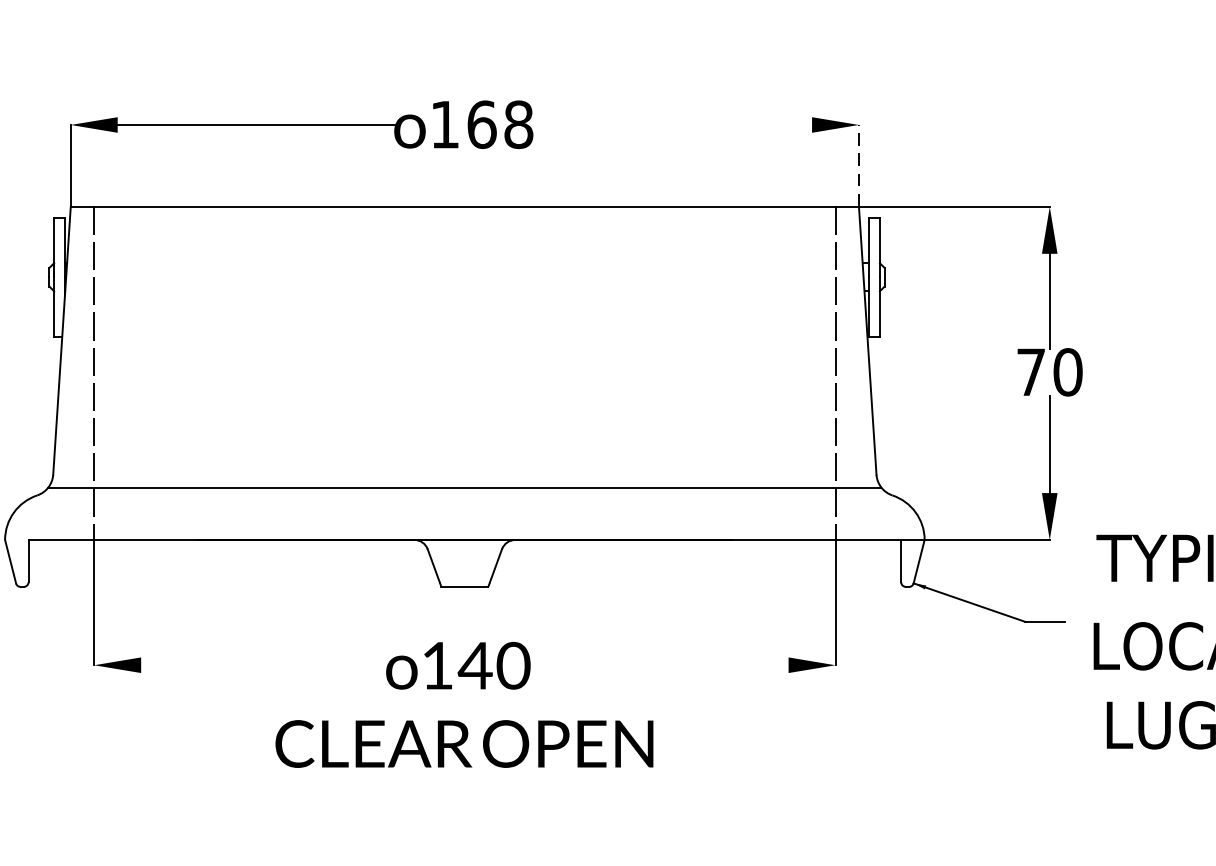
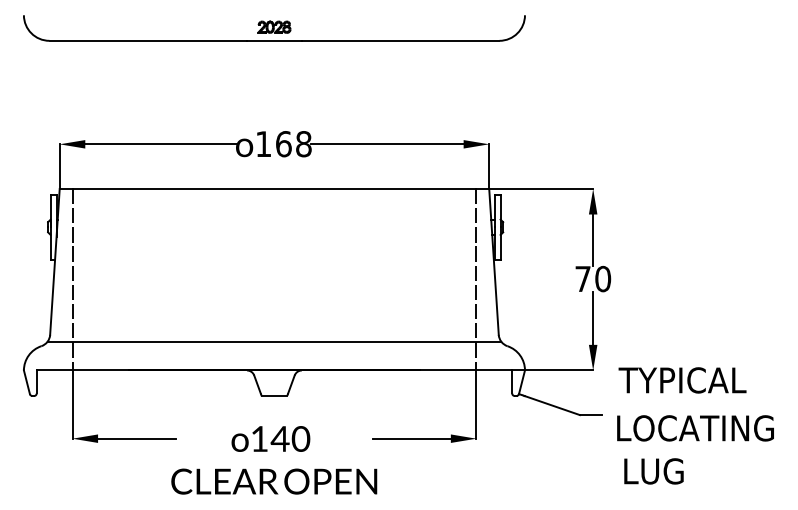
line: (670, 125) -> (386, 144), added
line: (859, 165) -> (489, 166), dashed -> solid
line: (211, 664) -> (136, 438), added
line: (716, 664) -> (411, 438), added

